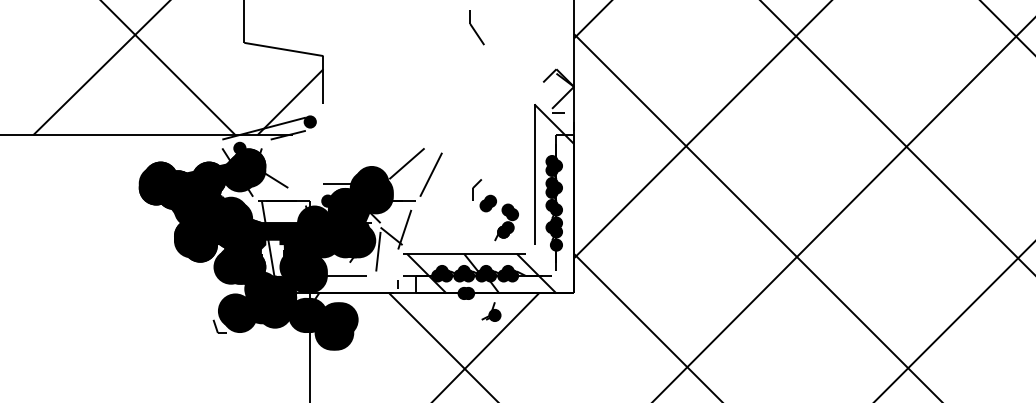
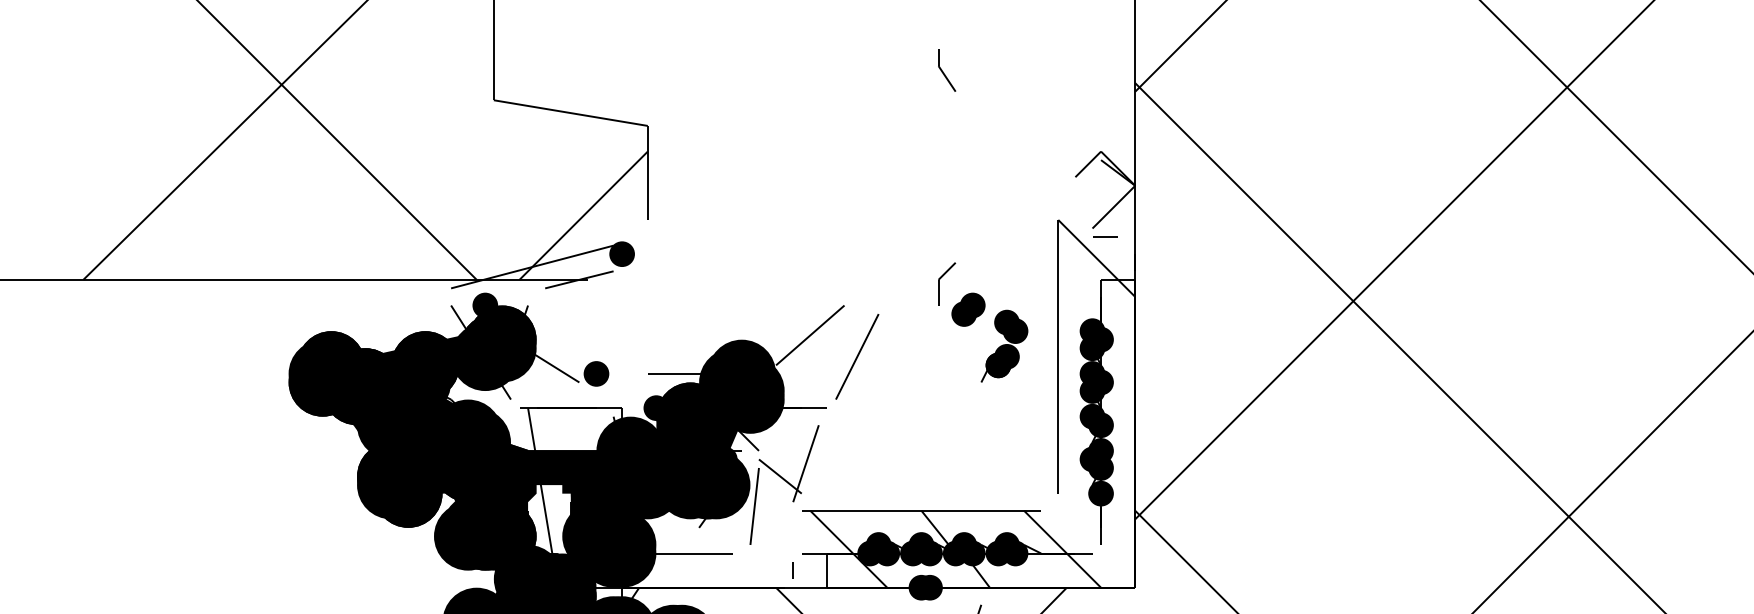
part: (477, 27) -> (947, 70), size x0.62
fill: (296, 183) -> (595, 373), added
part: (495, 210) -> (982, 323), moved

